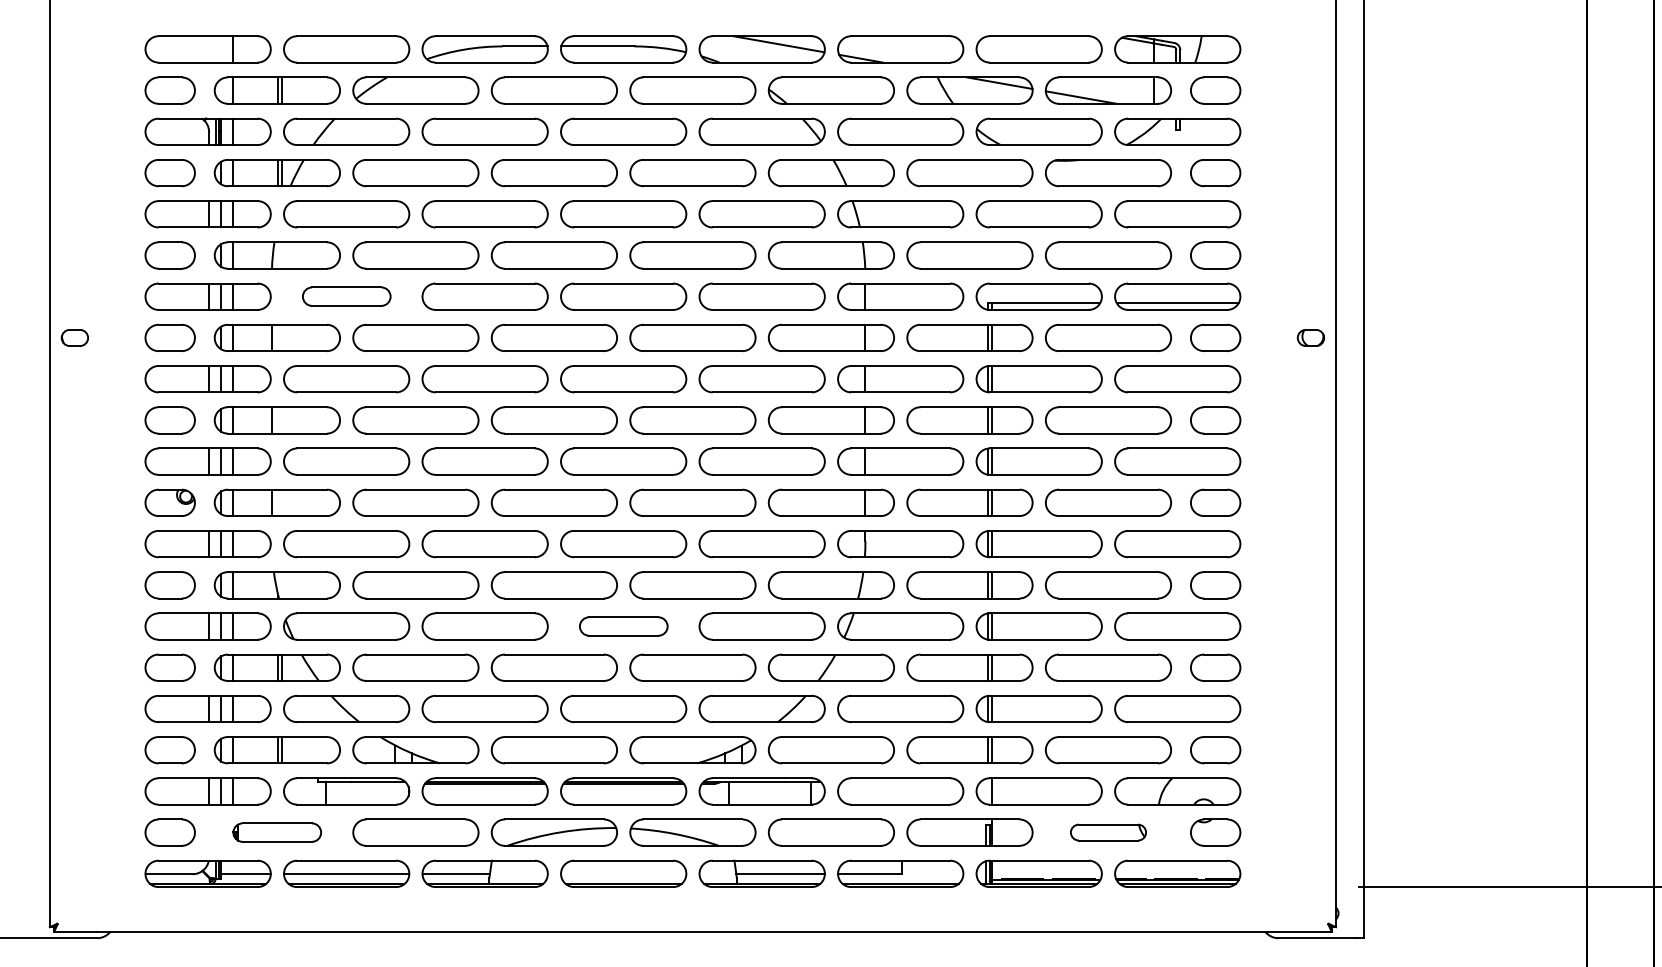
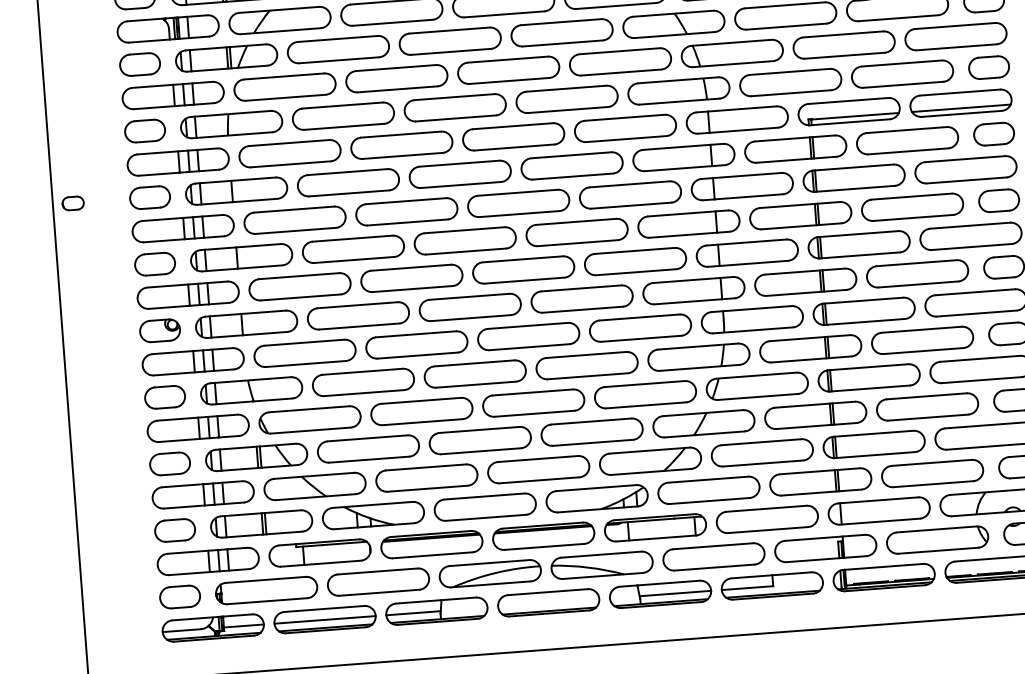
part: (346, 296) -> (289, 153), size x1.43
part: (623, 626) -> (533, 403), size x1.43
part: (276, 832) -> (265, 590), size x1.43
part: (1108, 832) -> (937, 539), size x1.67

